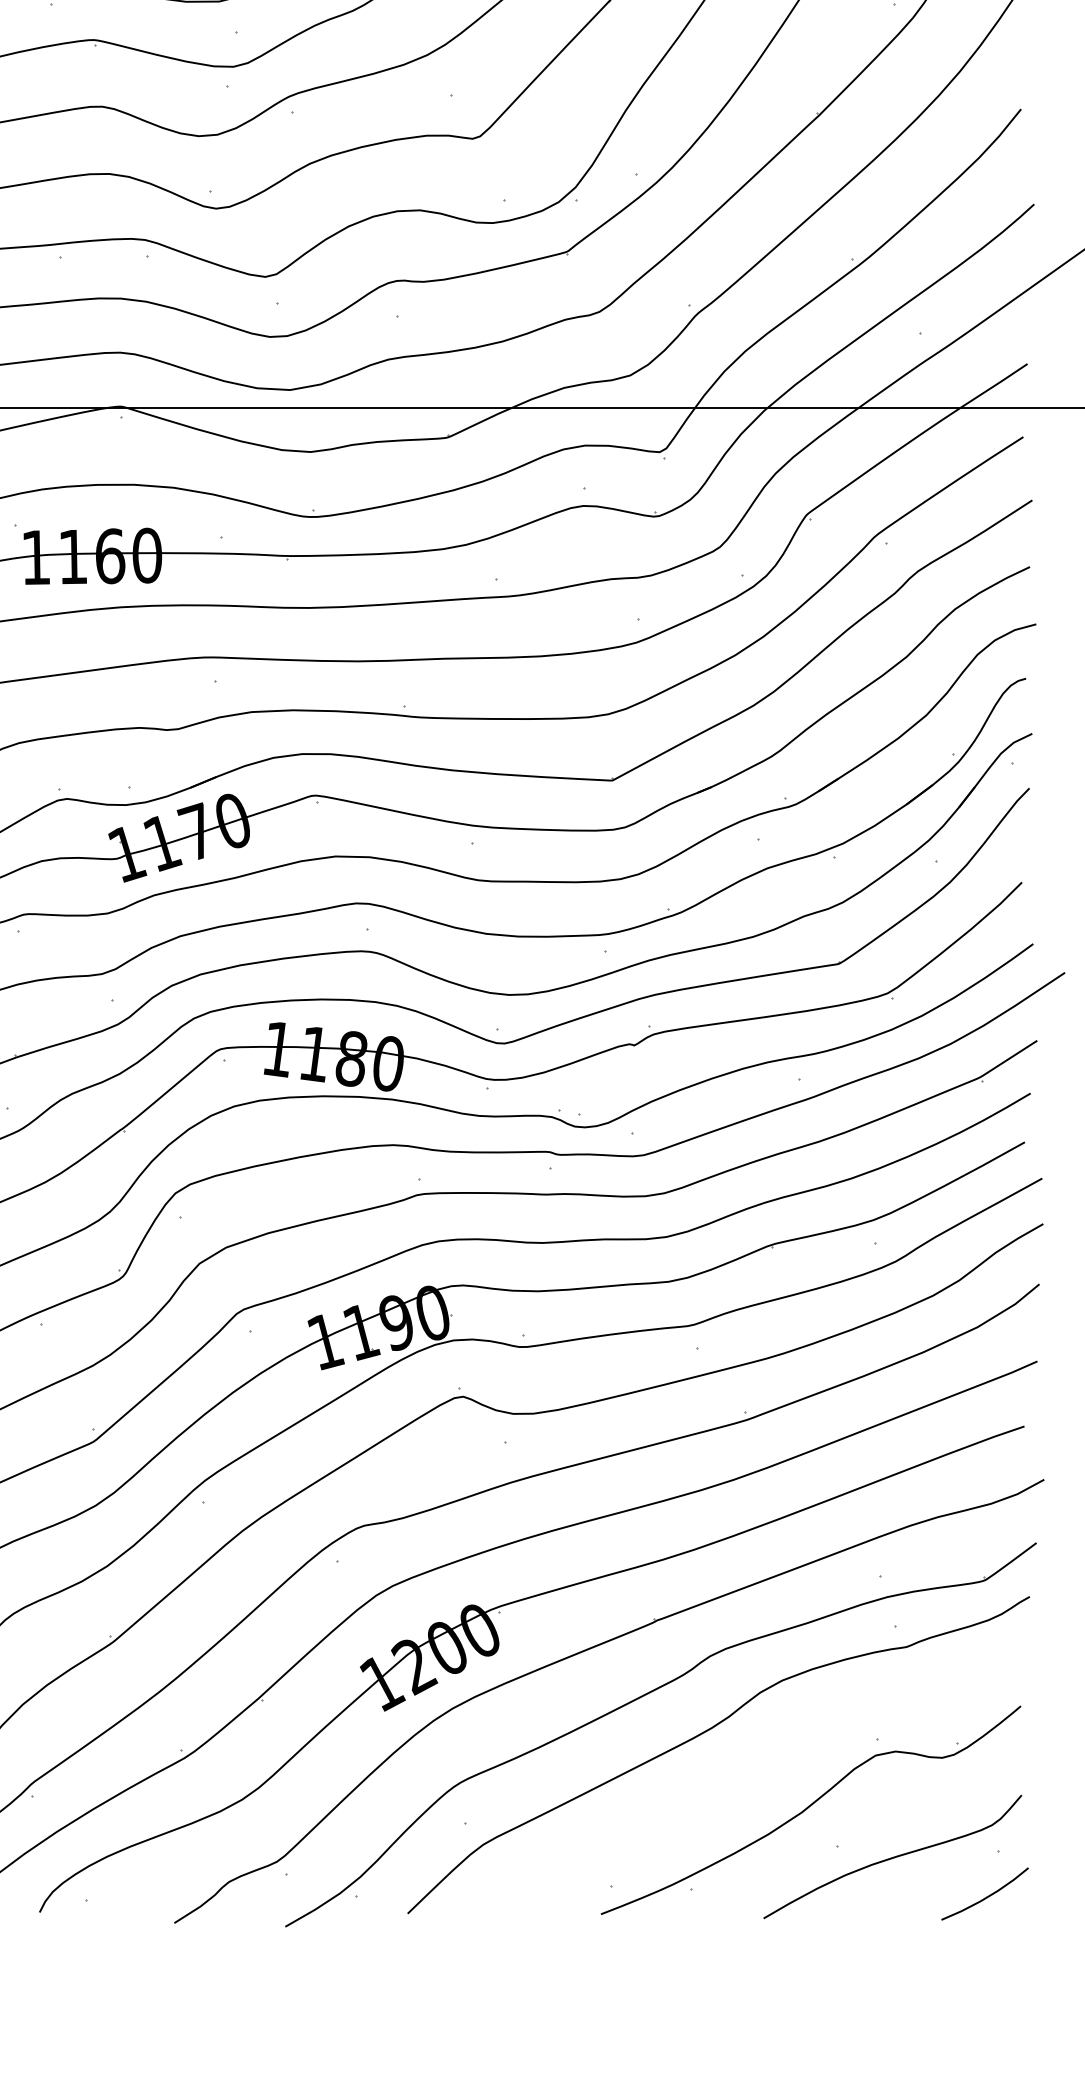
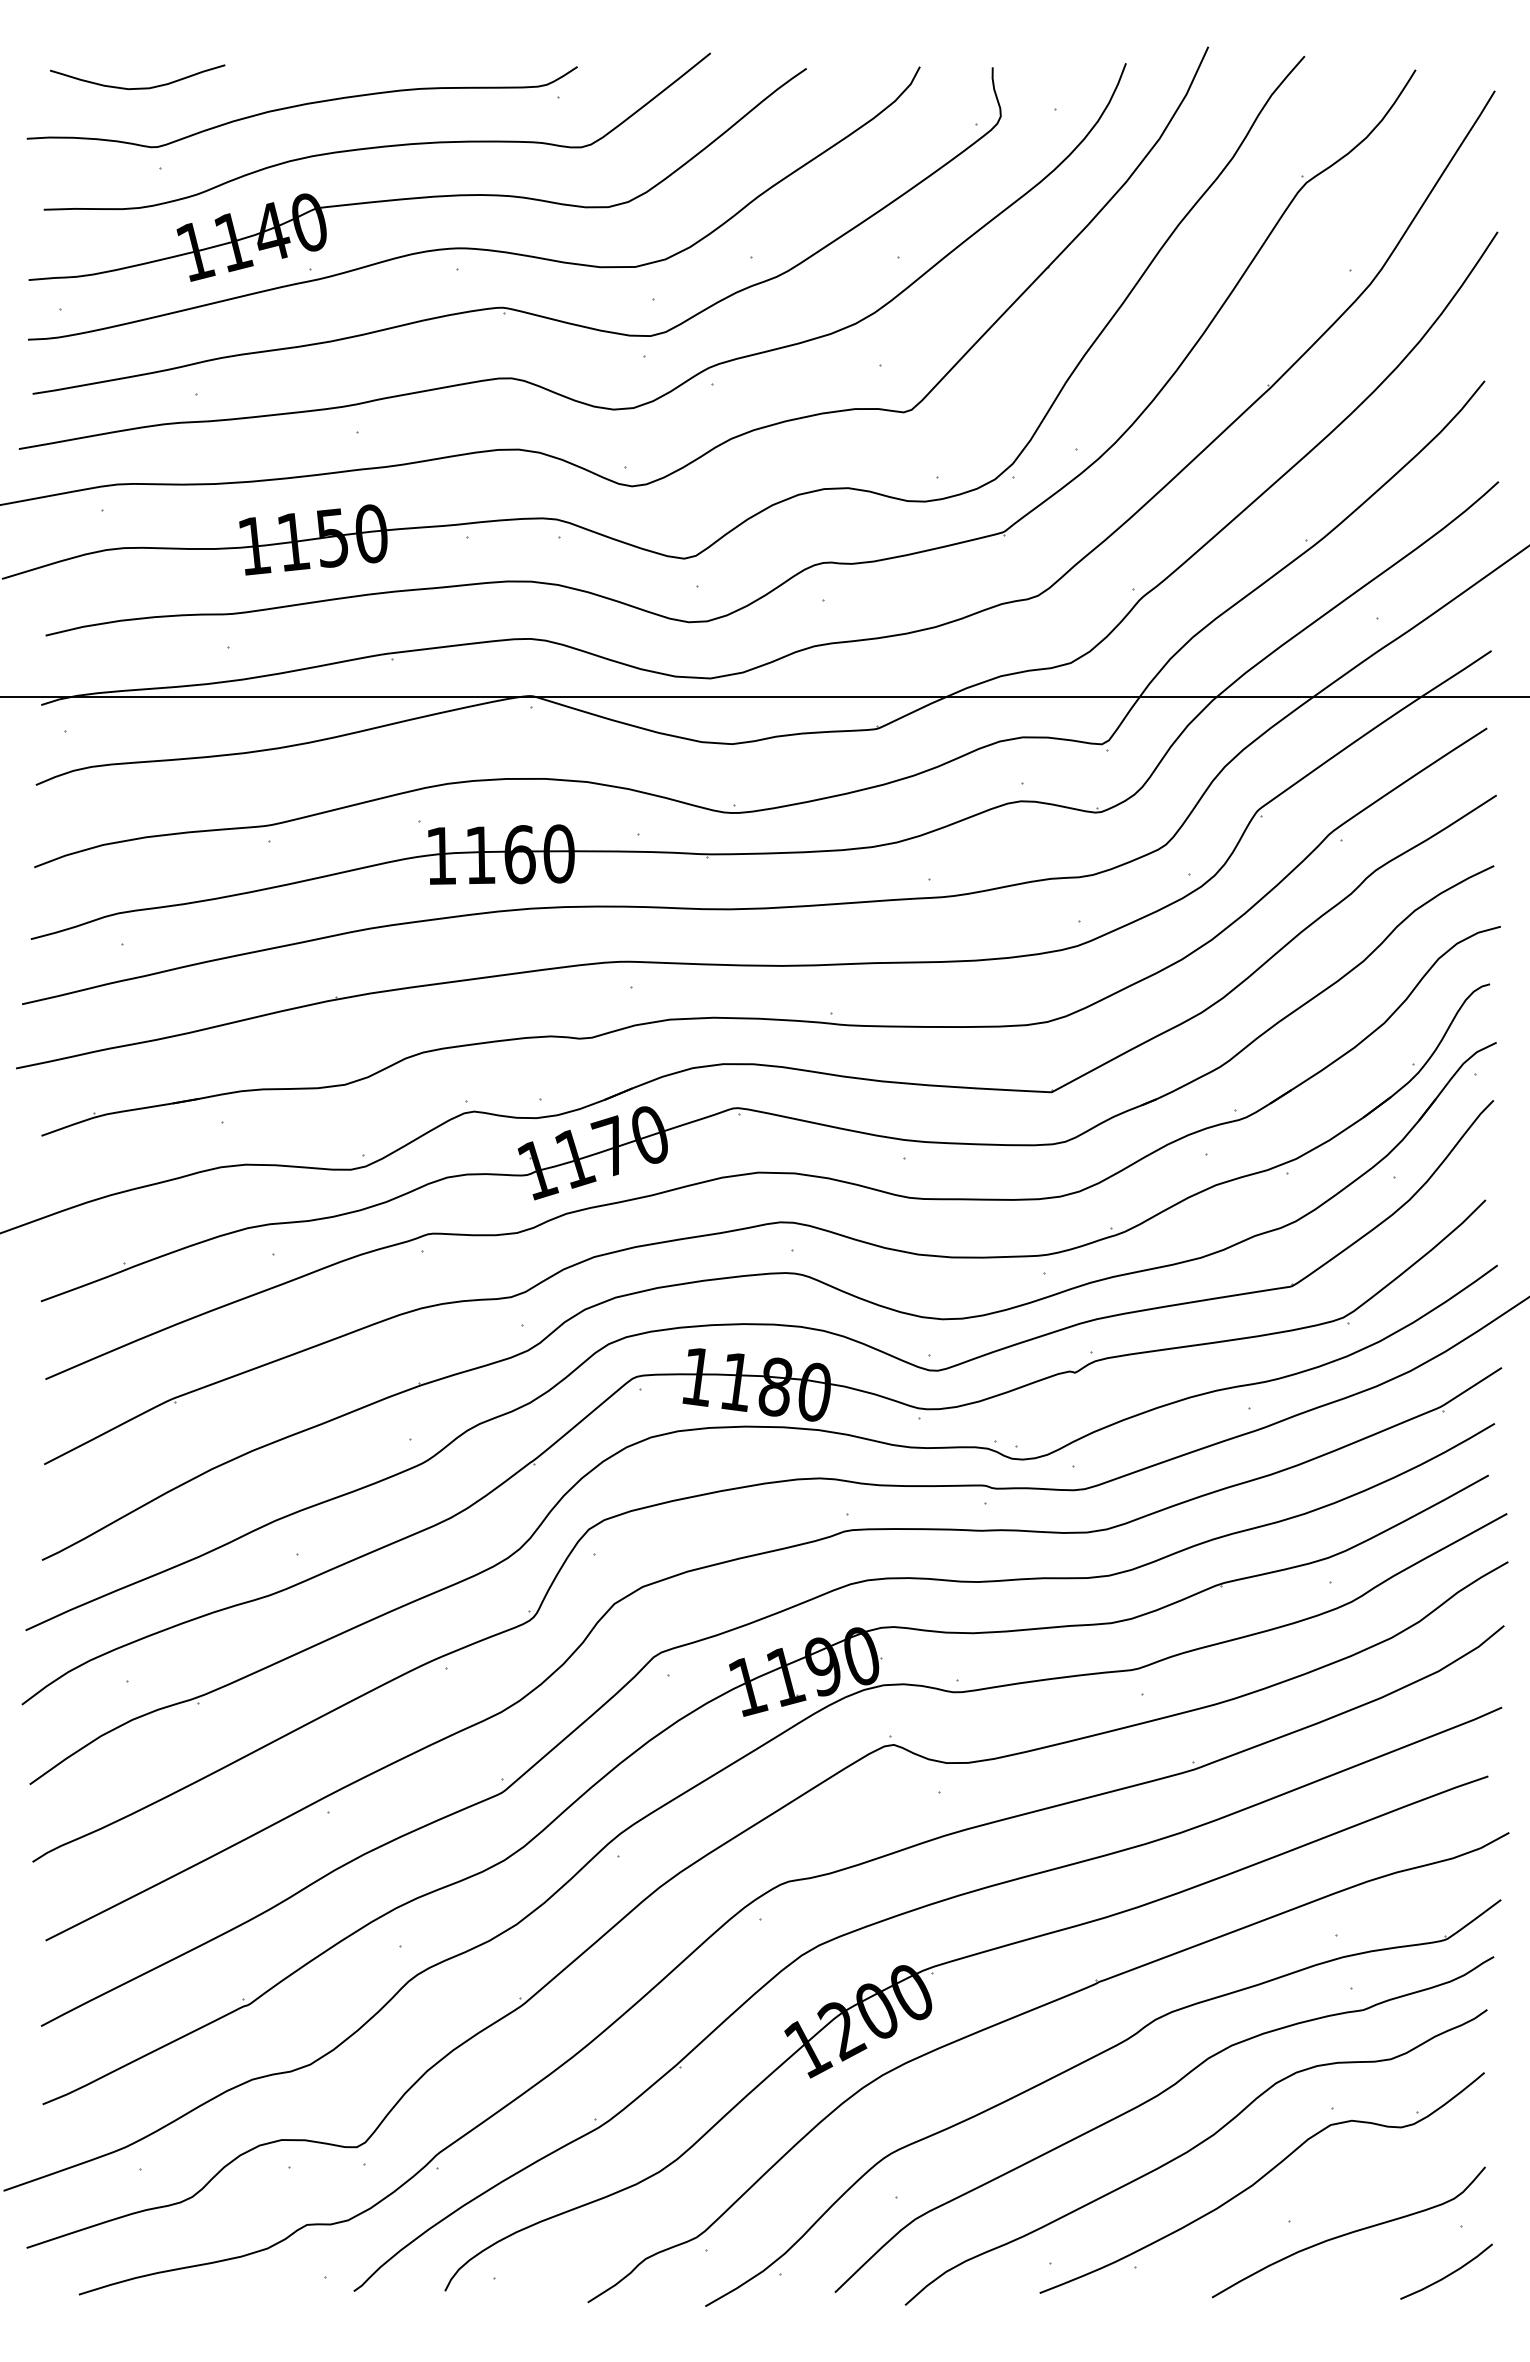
curve: (743, 1780) -> (1190, 2151), added

